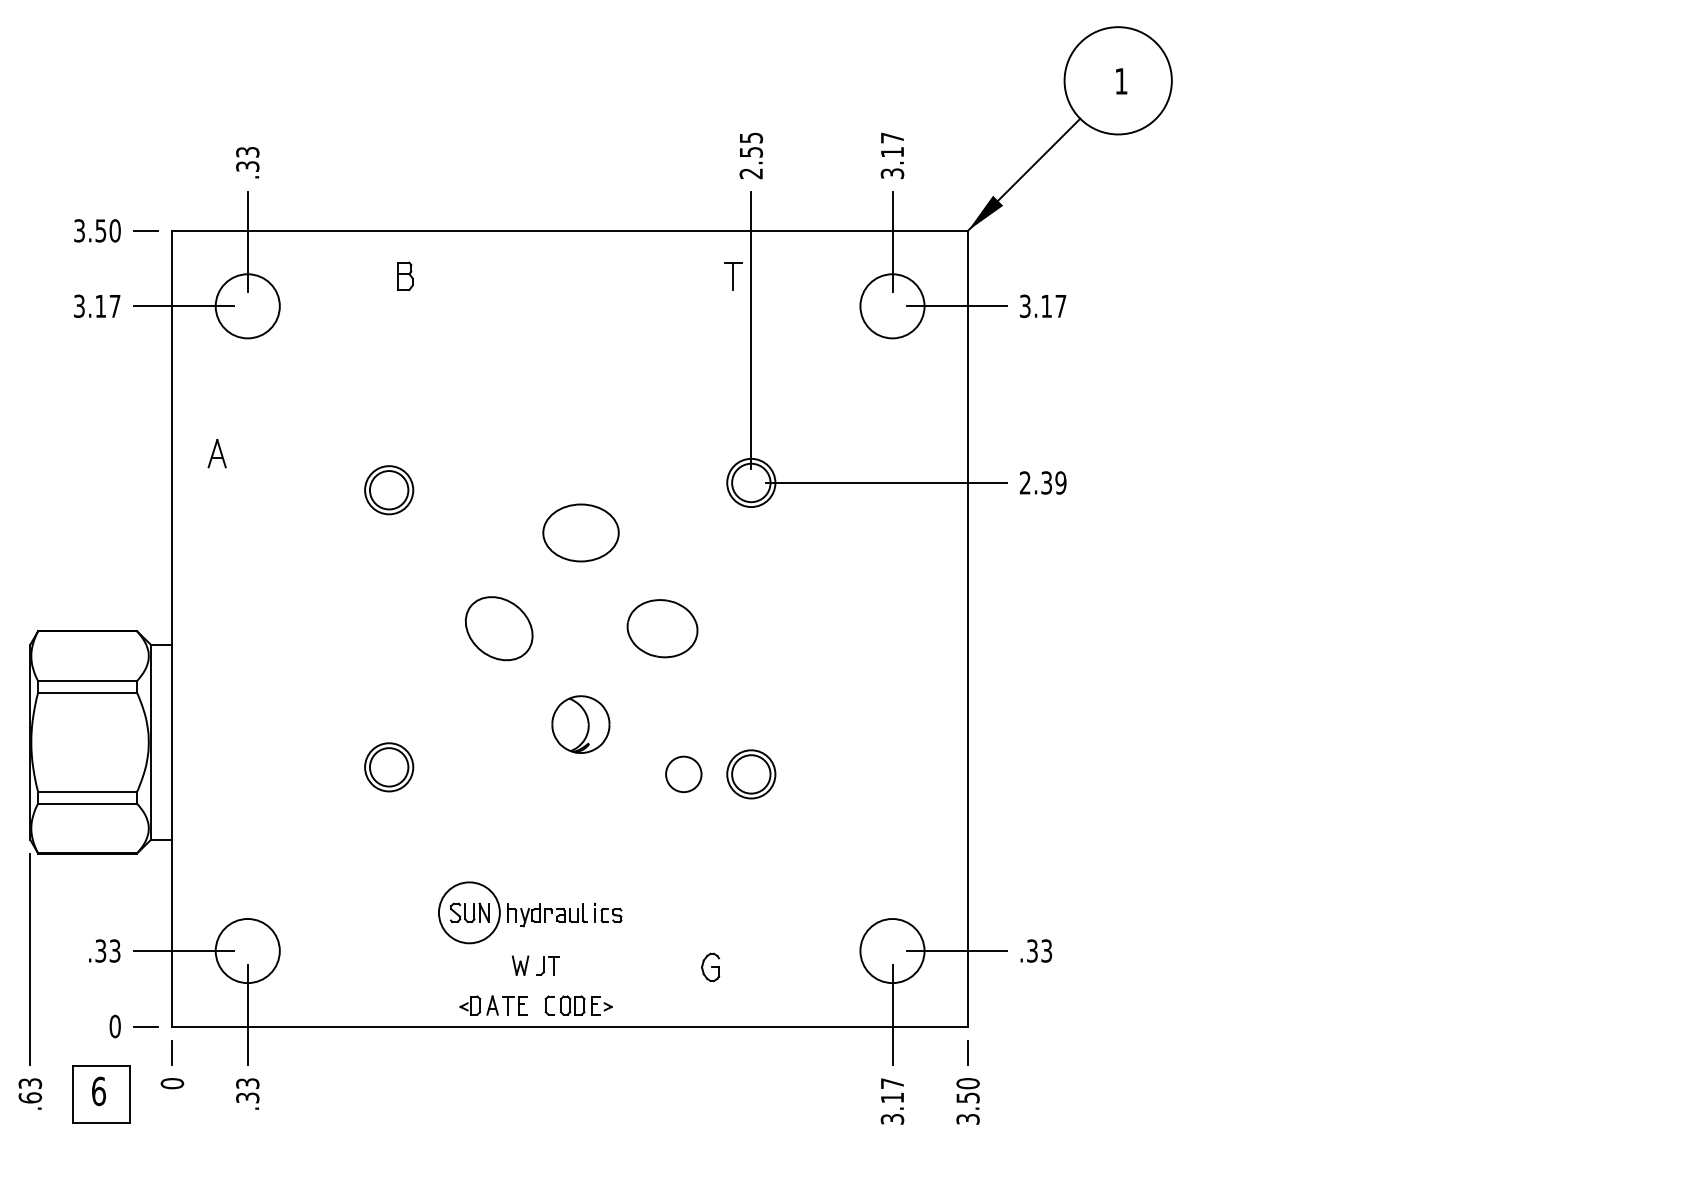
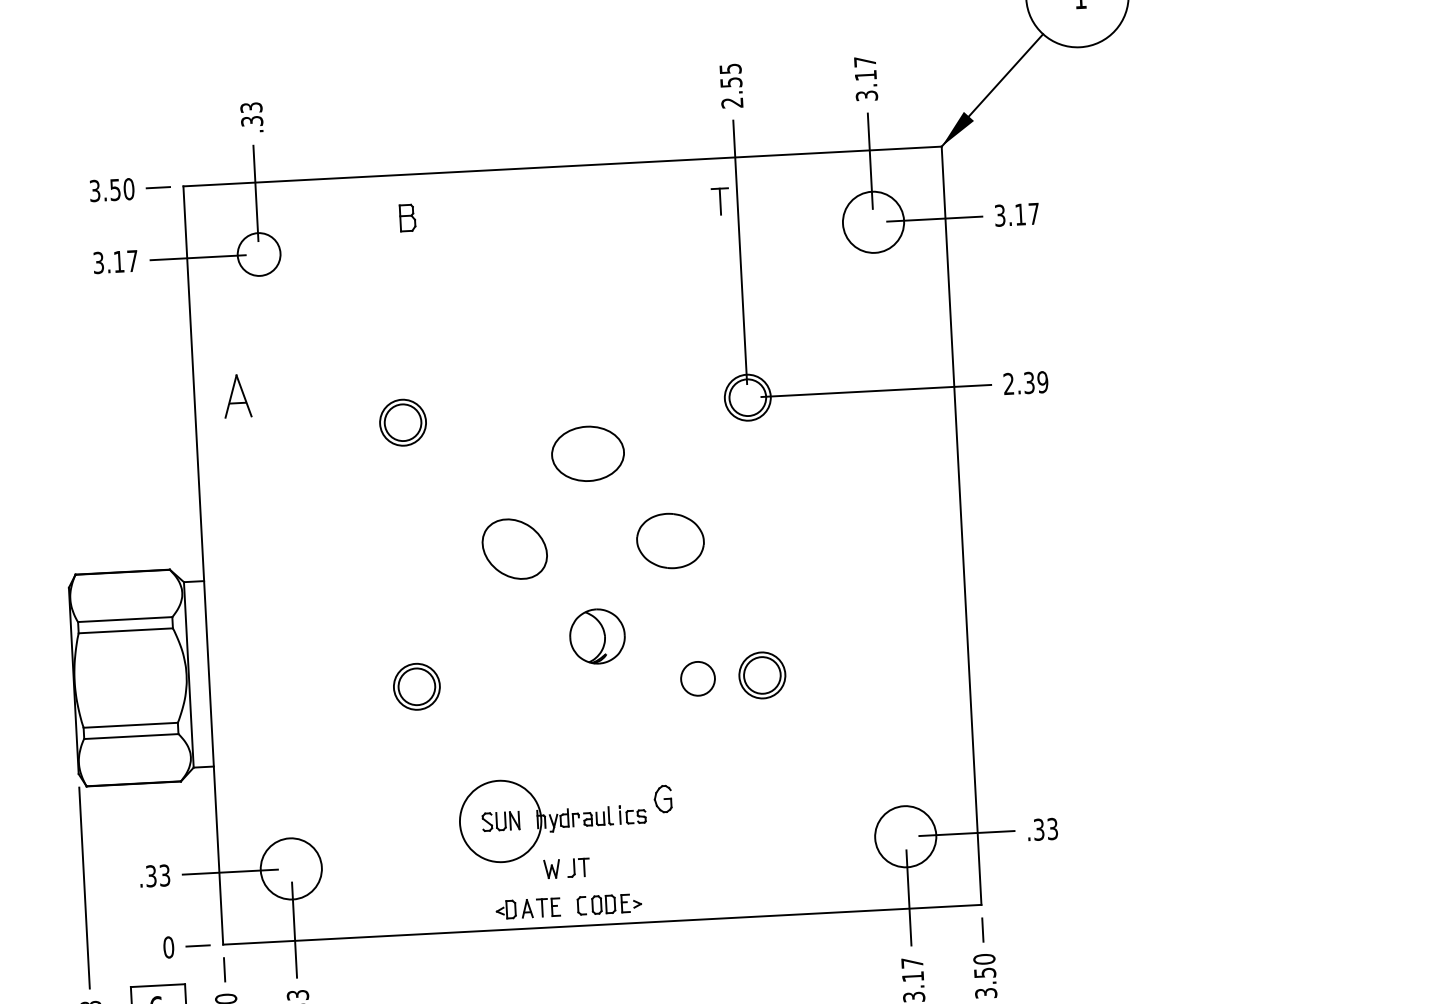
circle: (247, 306) -> (258, 254), size x0.7
part: (216, 453) -> (236, 396), size x1.6
circle: (468, 912) -> (499, 821), size x1.4
part: (710, 967) -> (662, 799), moved

